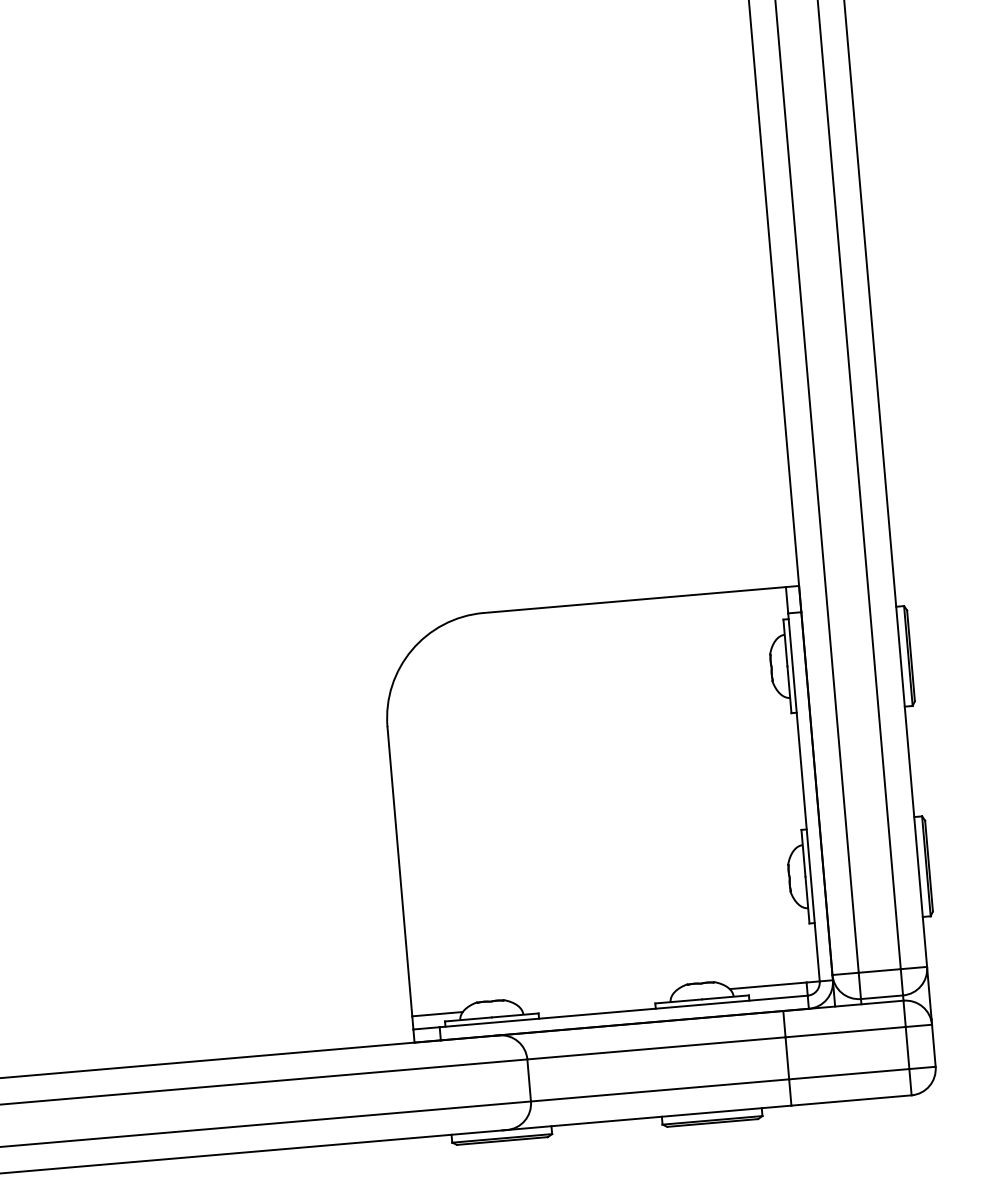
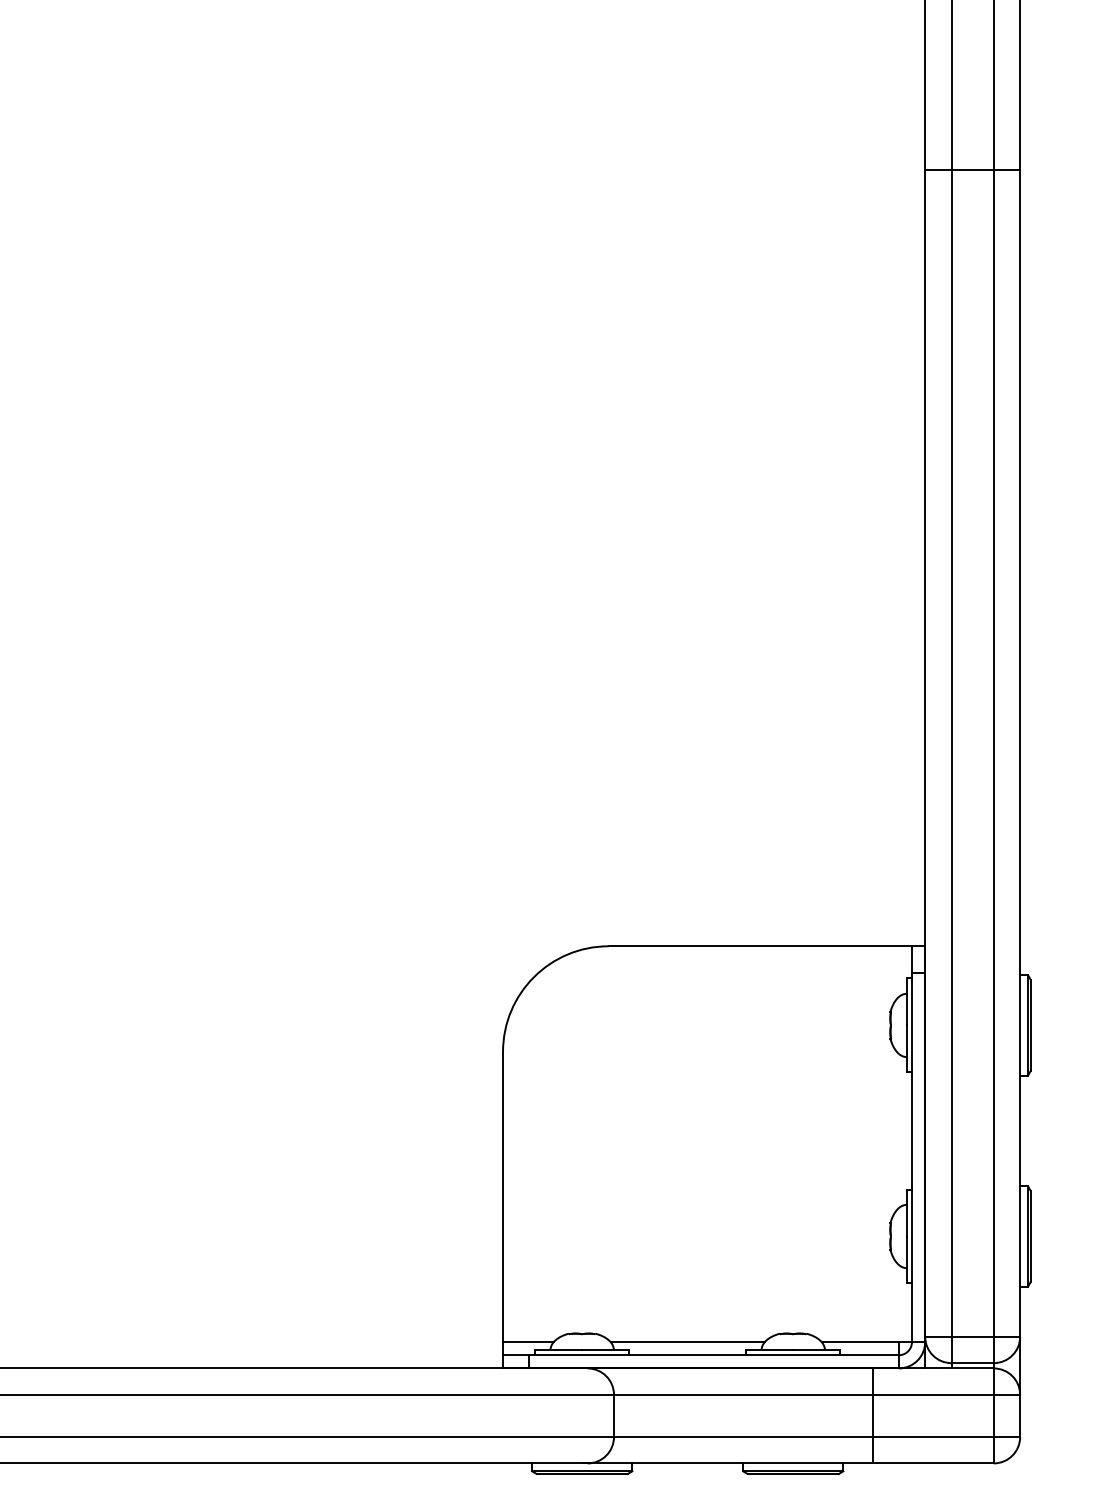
line: (596, 1001) -> (687, 1342), added

